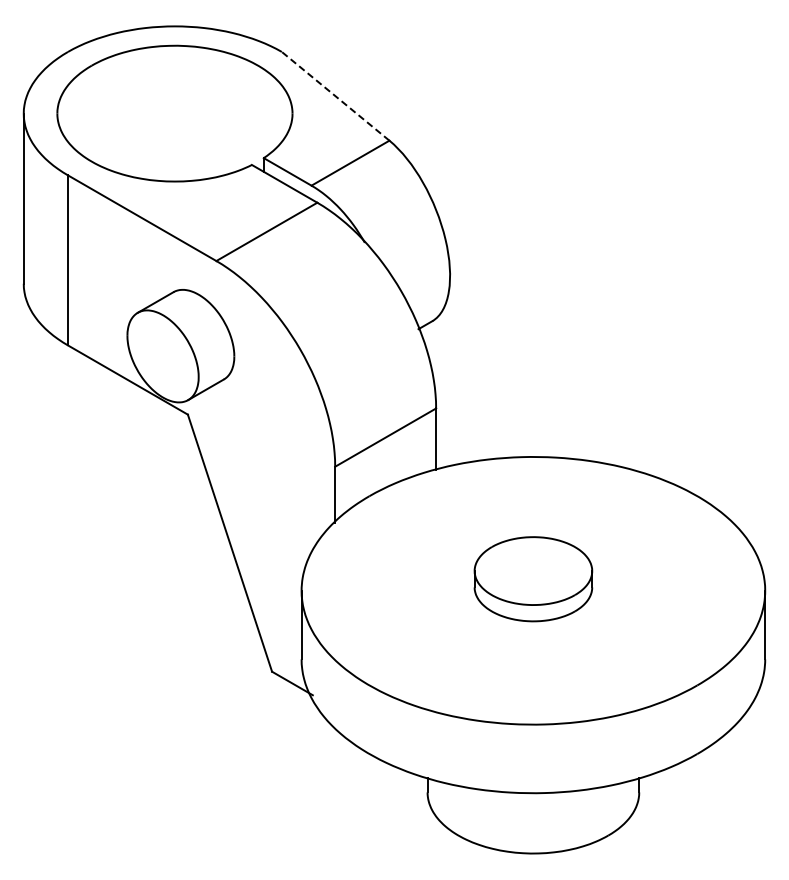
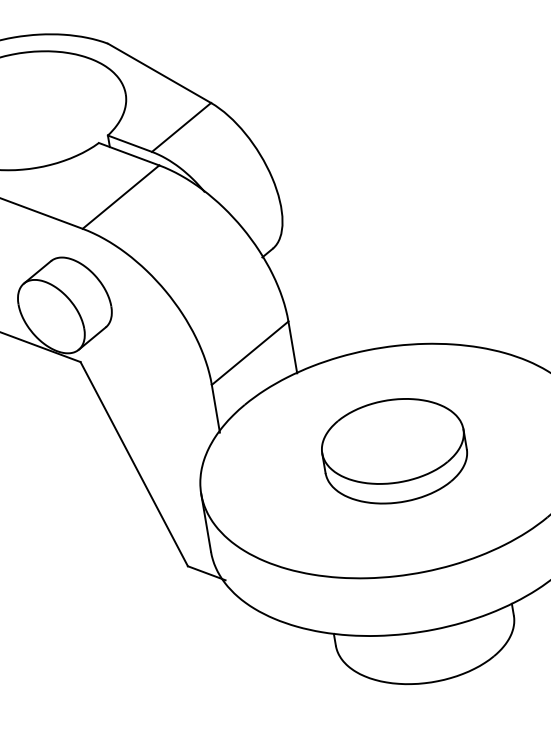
line: (335, 96) -> (159, 73), dashed -> solid
part: (533, 579) -> (394, 451), size x1.43

